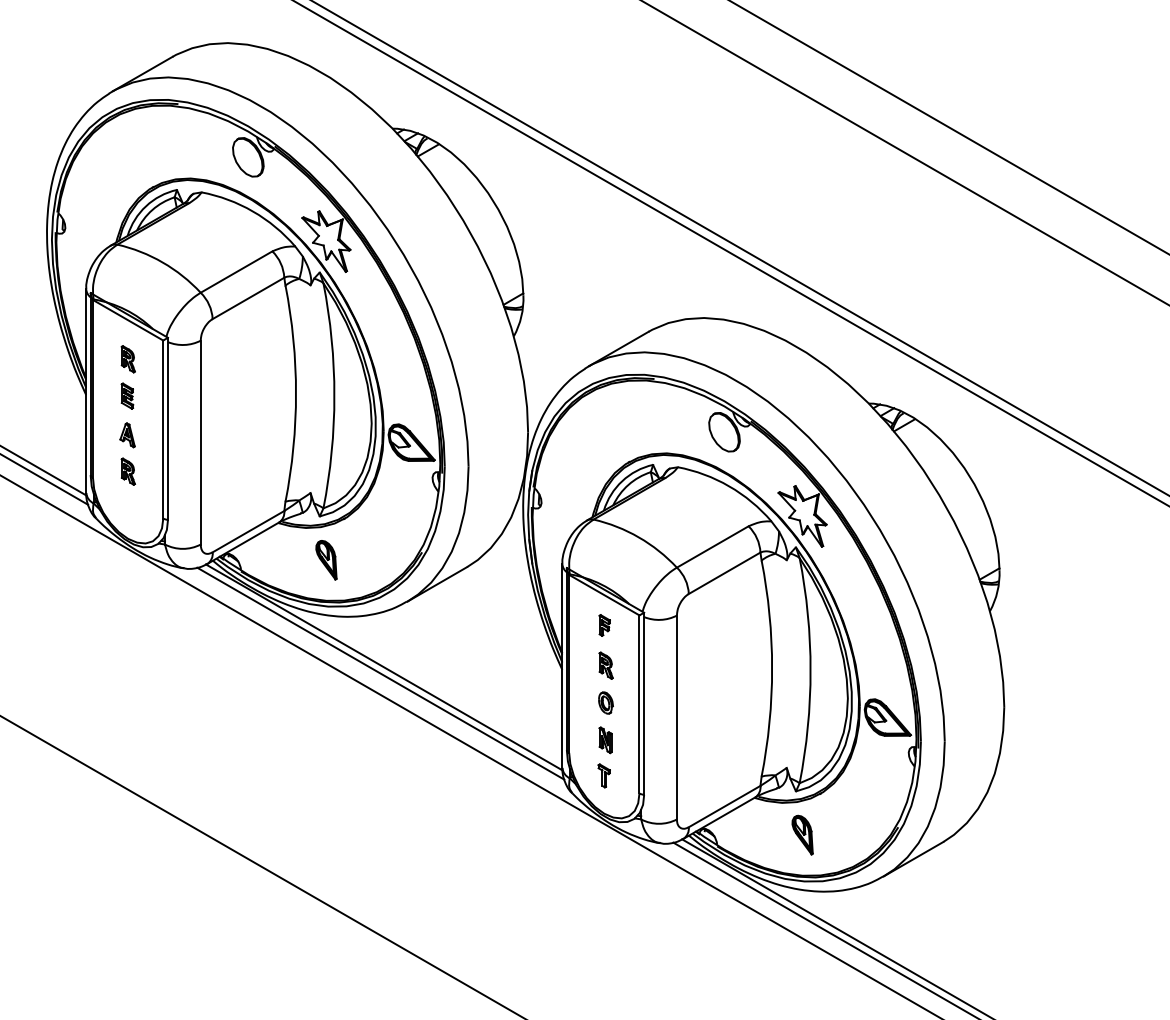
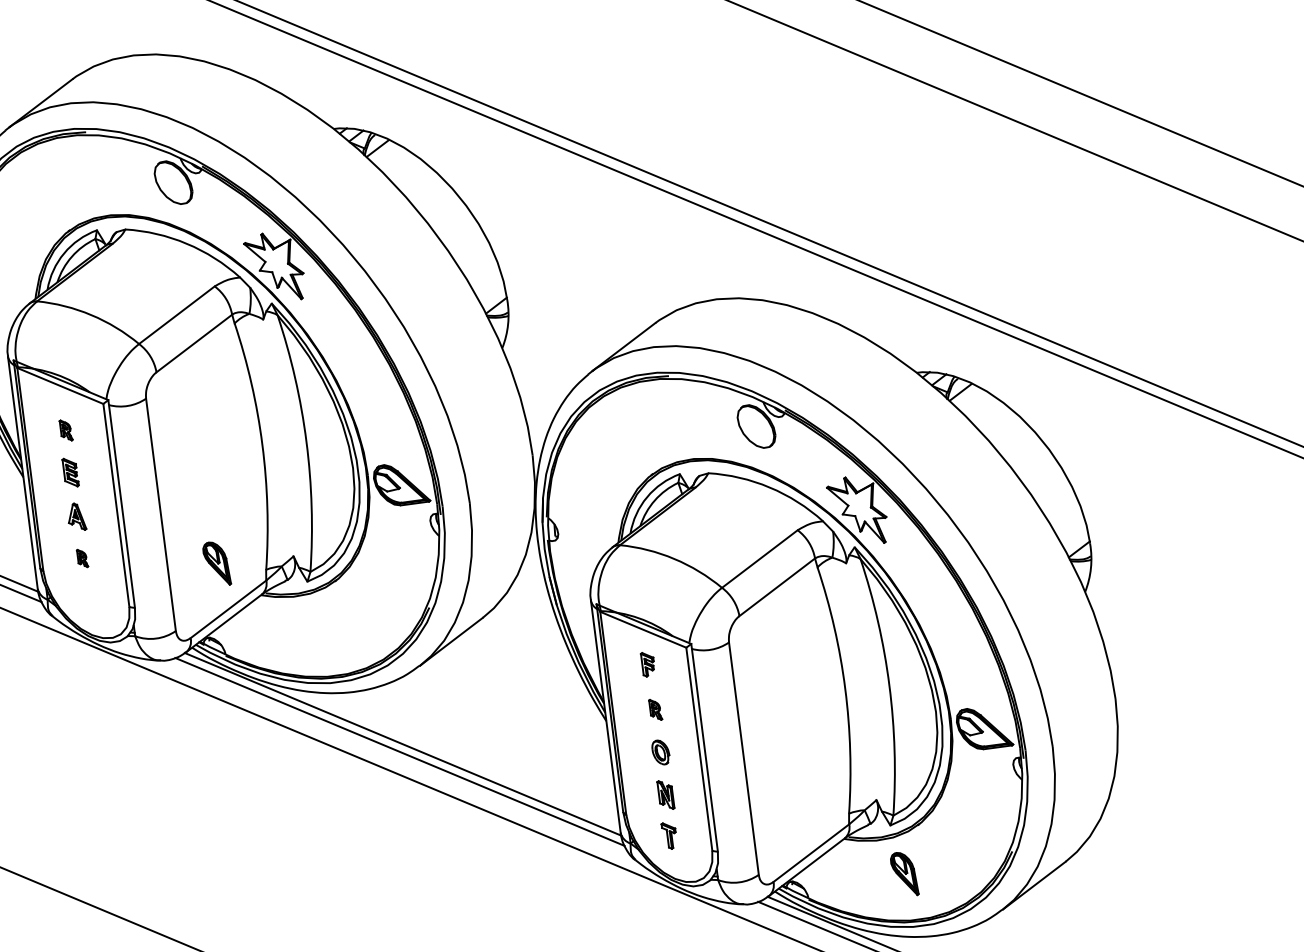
part: (127, 359) -> (65, 430), size x0.7
part: (127, 471) -> (81, 558), size x0.6
part: (326, 560) -> (216, 564), moved
part: (605, 665) -> (654, 709), size x0.7

